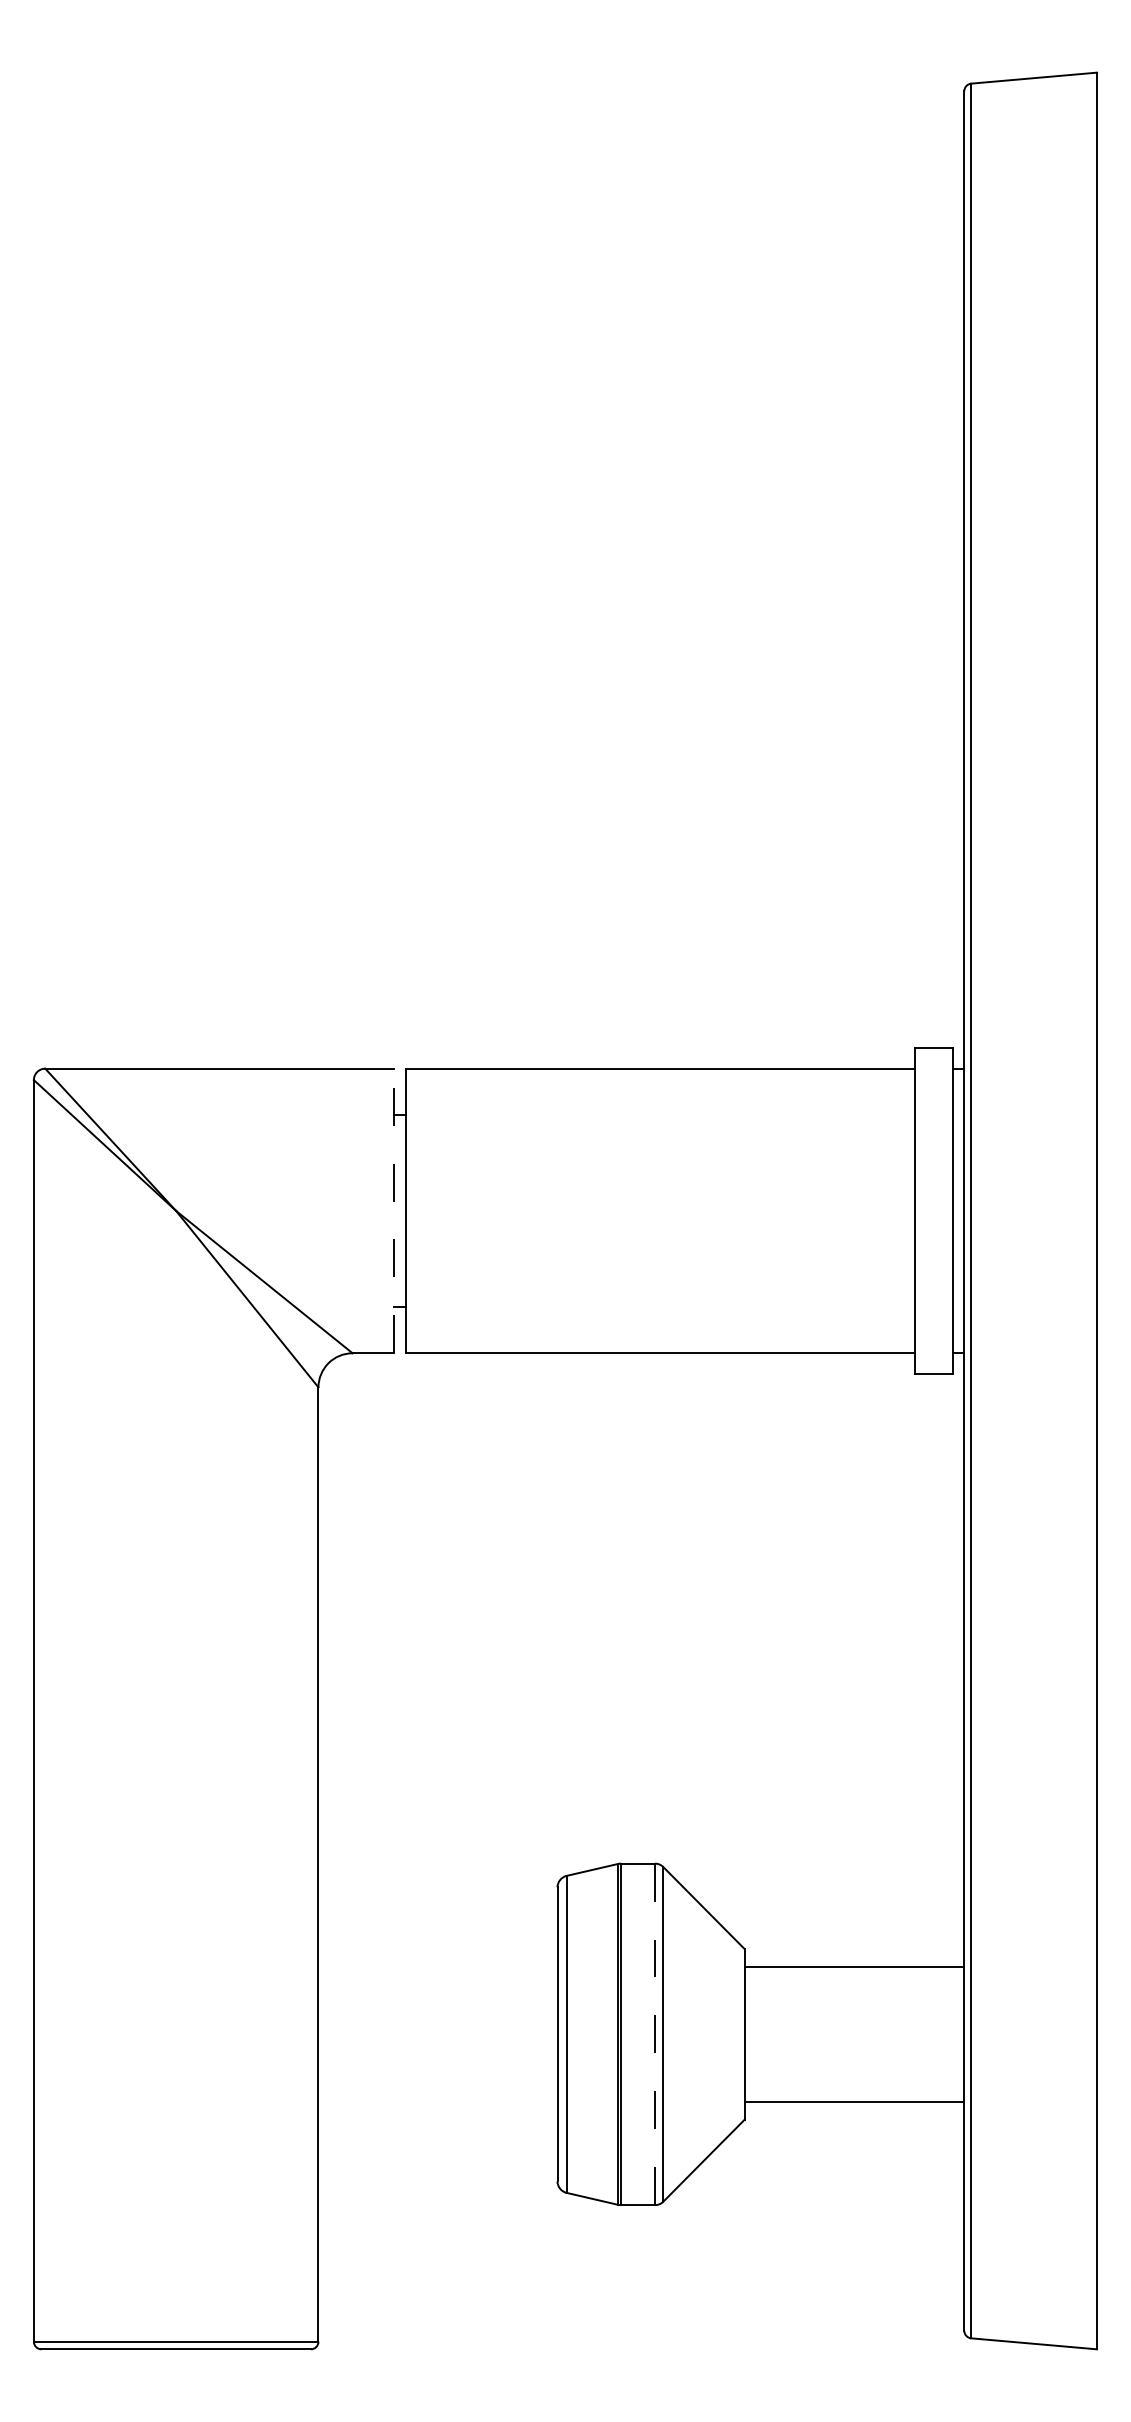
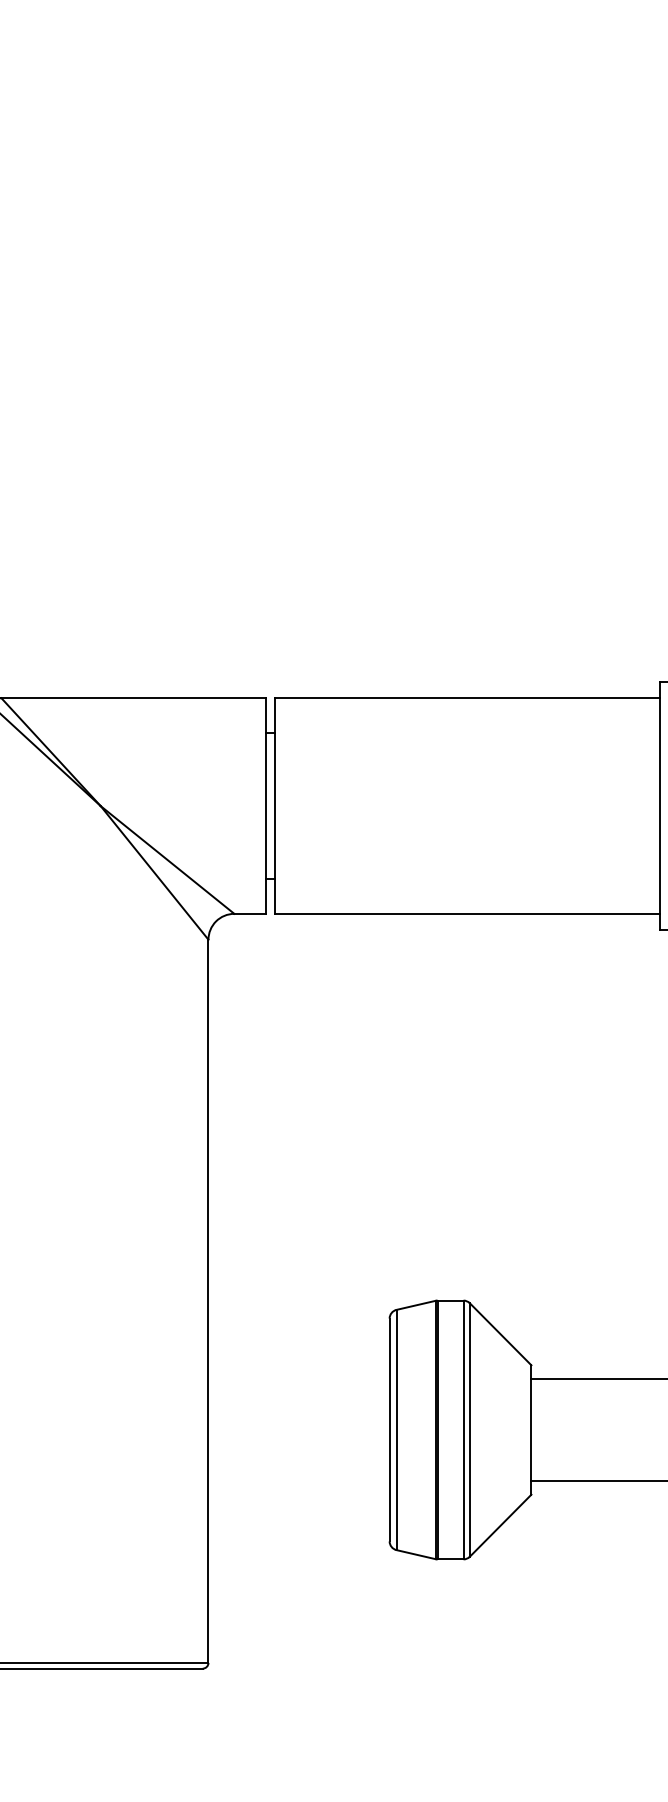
line: (394, 1210) -> (266, 805), dashed -> solid
line: (655, 2034) -> (463, 1430), dashed -> solid

